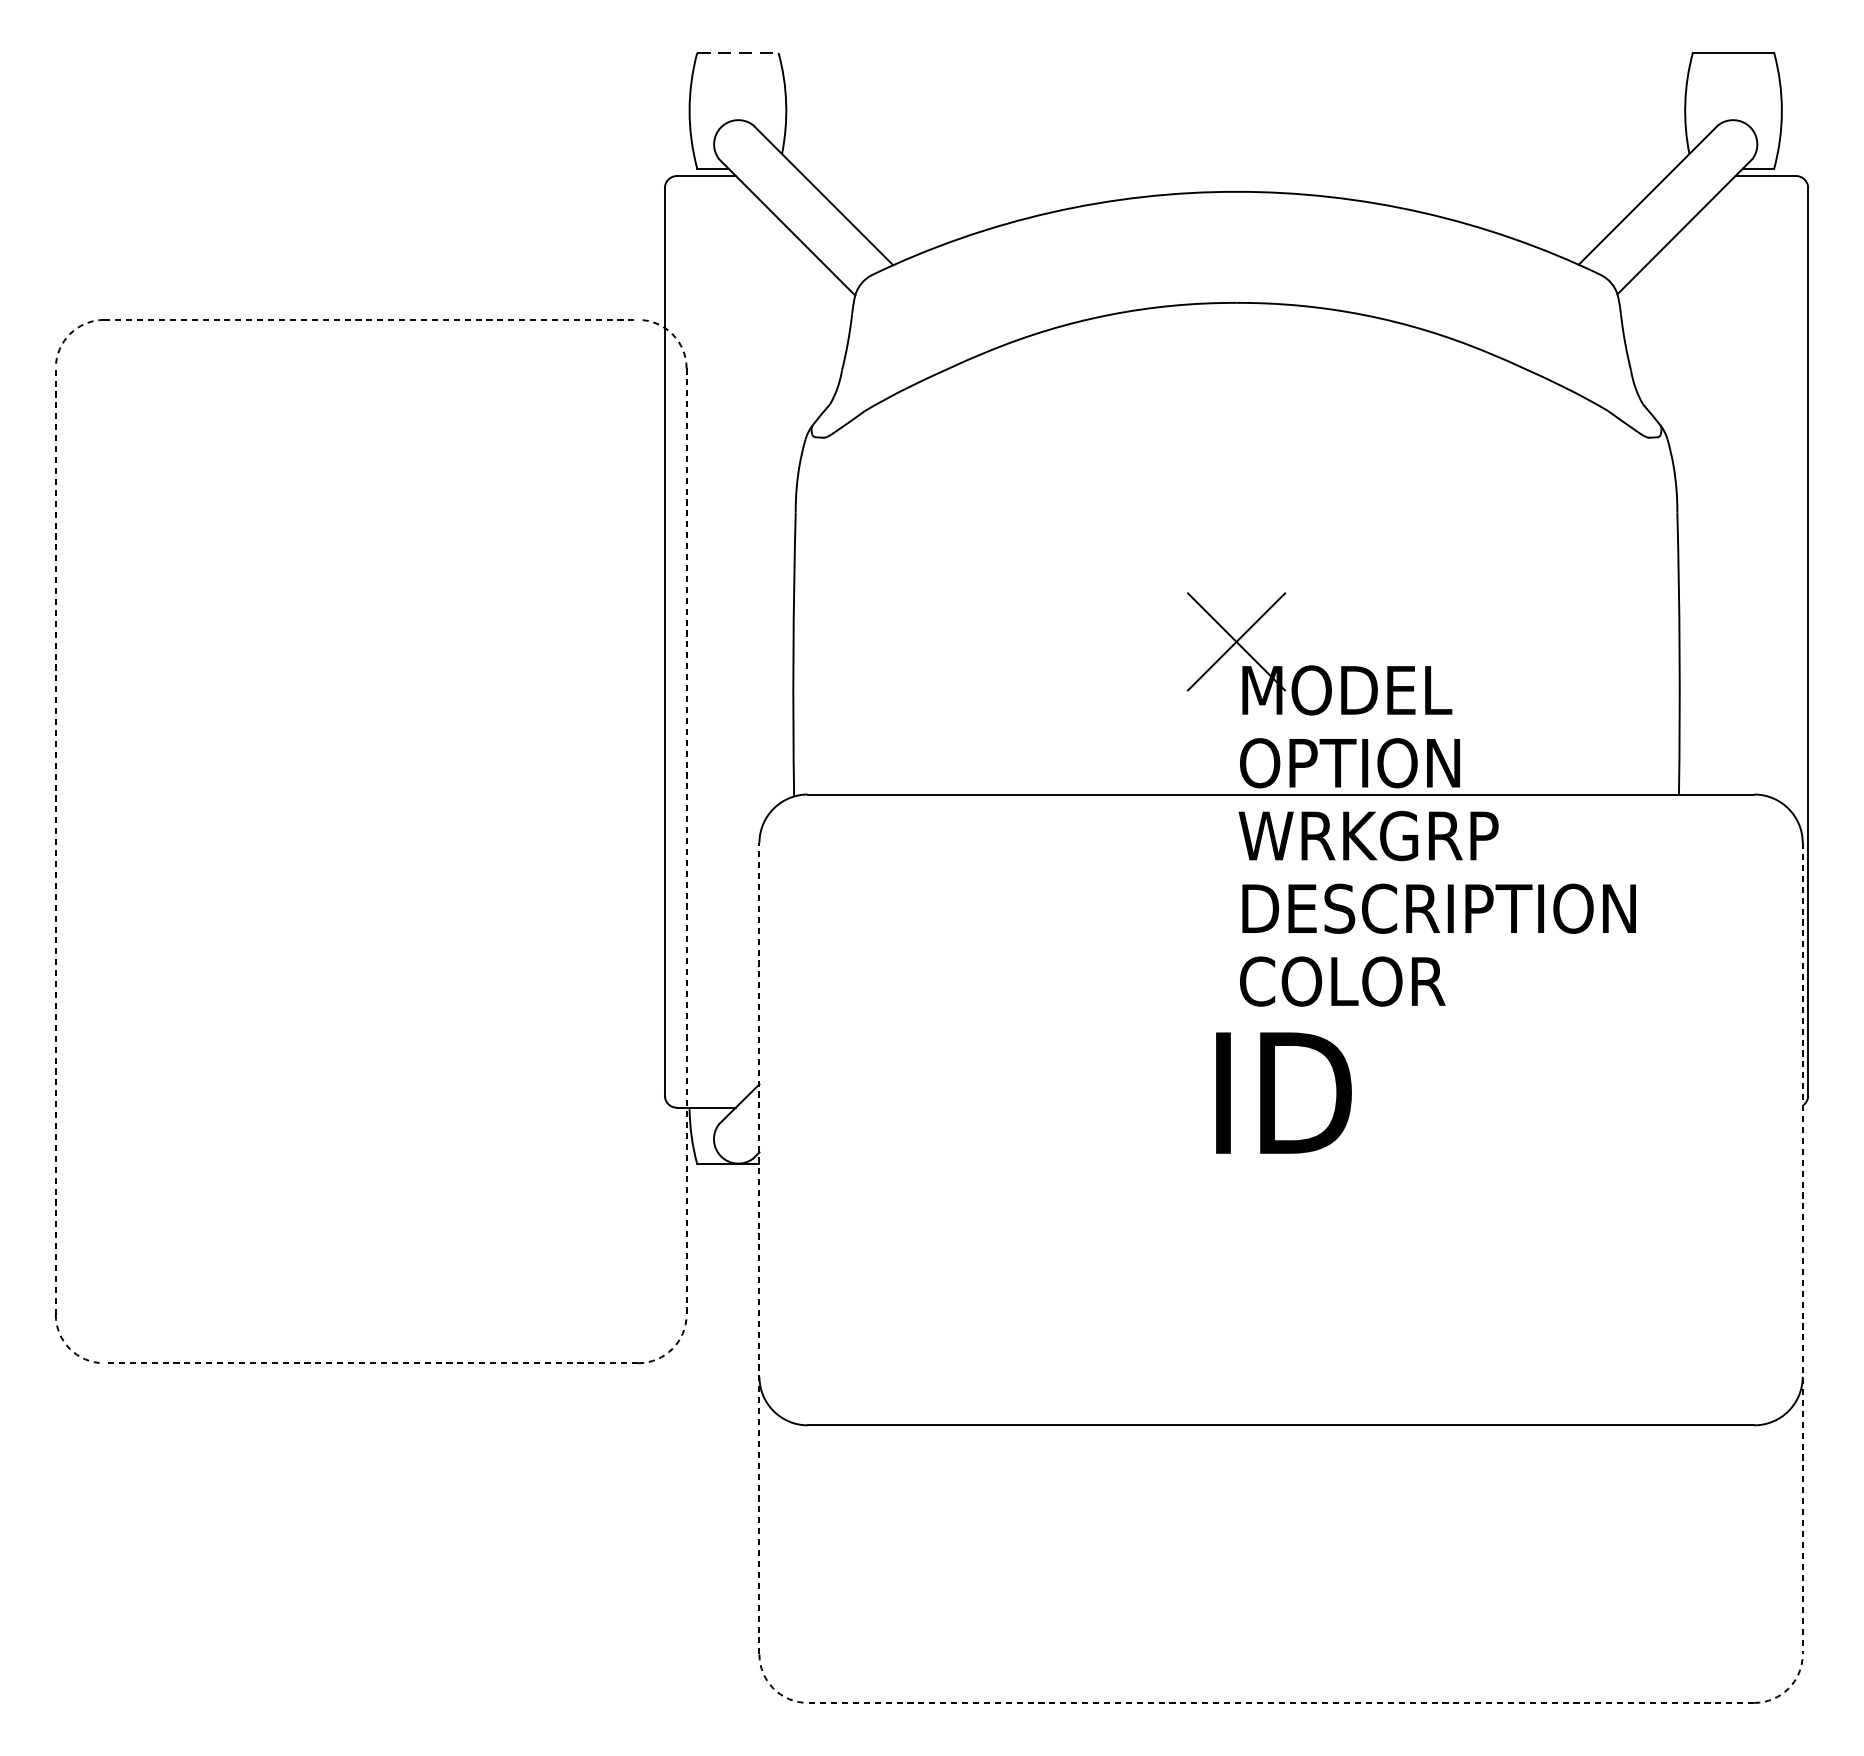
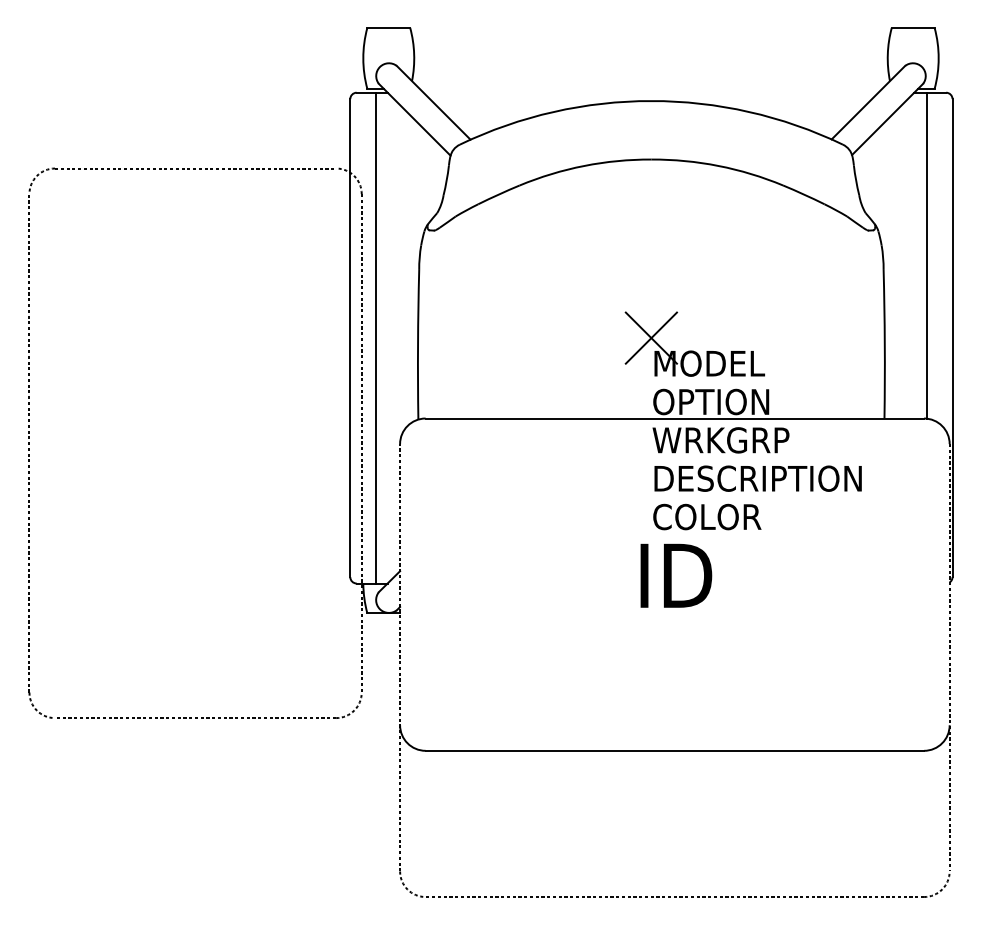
line: (739, 52) -> (389, 27), dashed -> solid
line: (1758, 485) -> (926, 255), added
line: (712, 640) -> (375, 337), added

